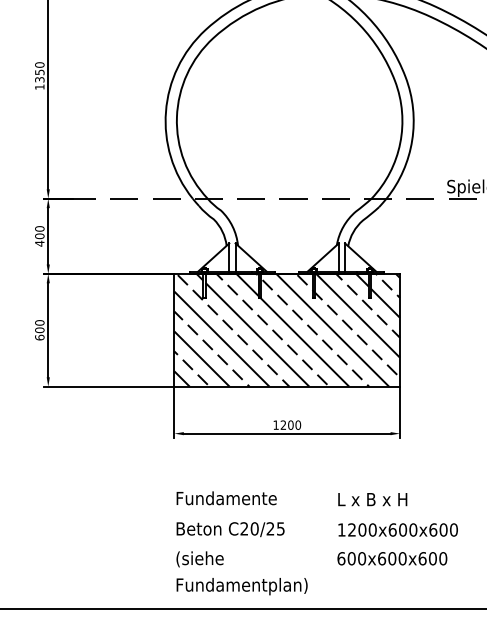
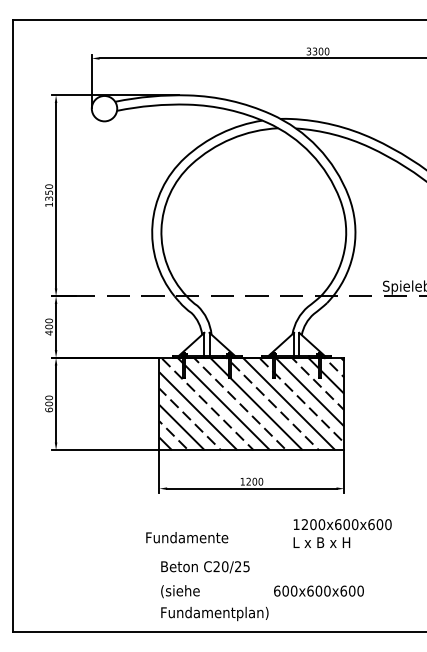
text: (227, 498) -> (187, 537), moved
text: (397, 529) -> (342, 524), moved
text: (391, 557) -> (318, 590), moved

